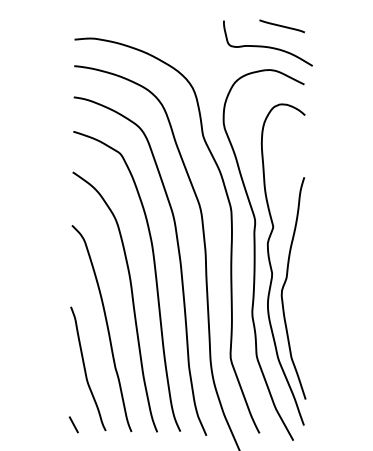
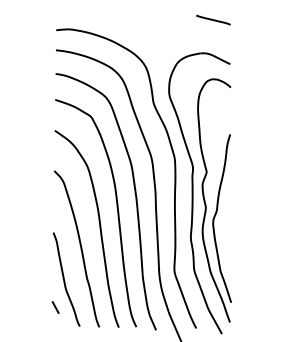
curve: (267, 46) -> (202, 35), removed
line: (73, 424) -> (55, 307), moved

